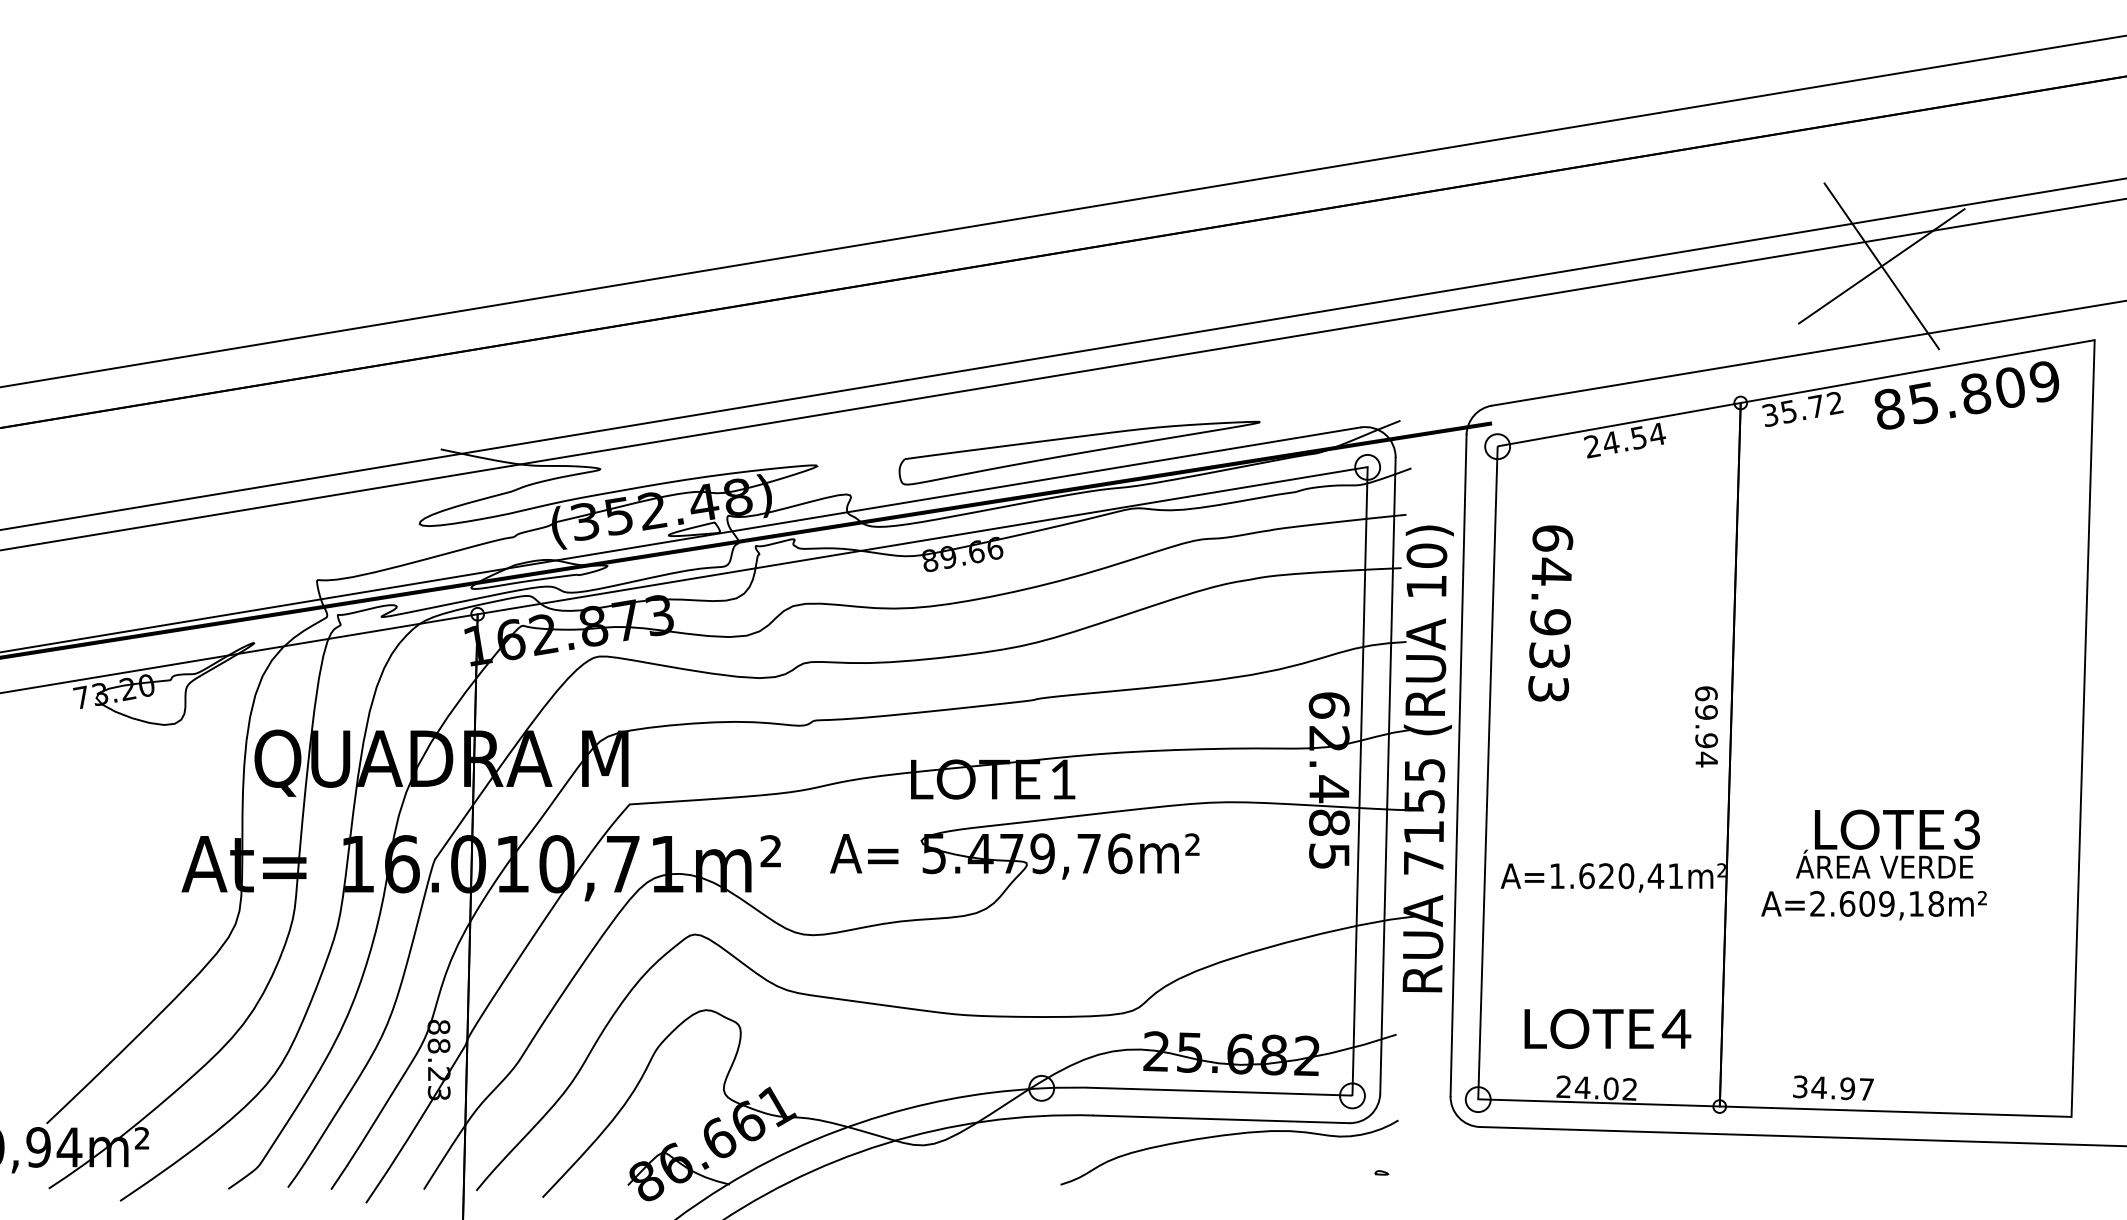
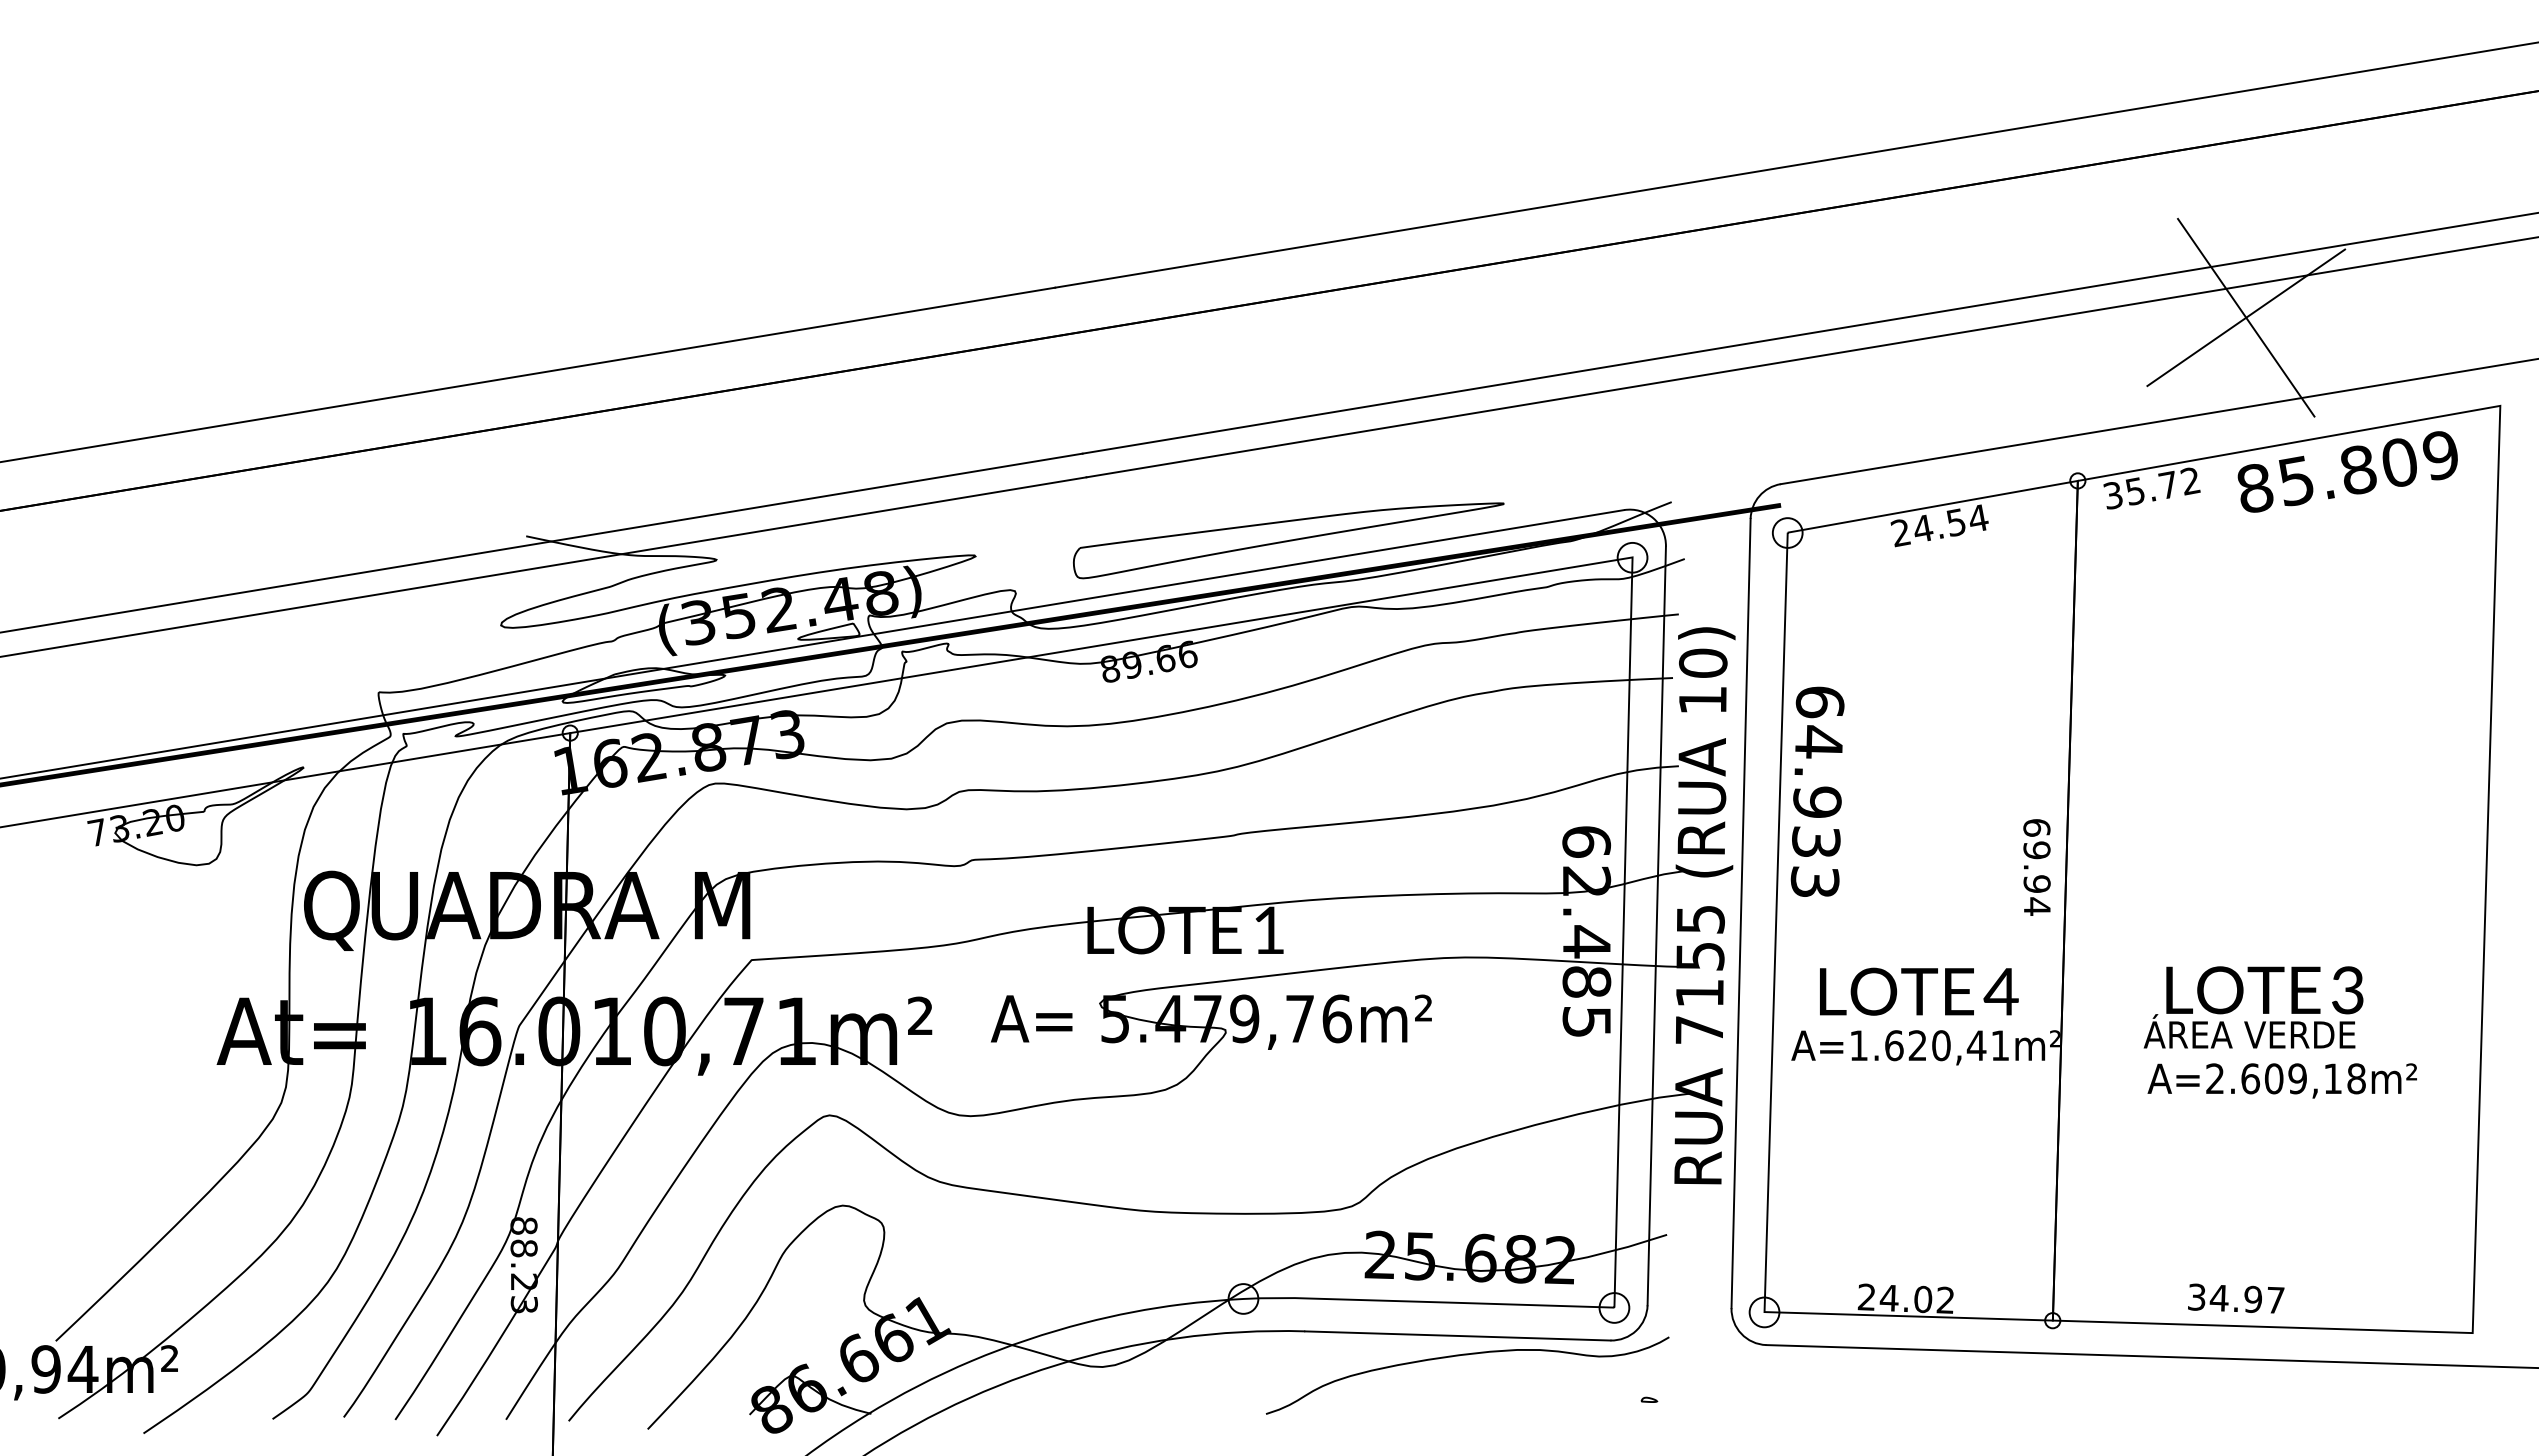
text: (1550, 613) -> (1817, 791), moved
text: (1873, 905) -> (2281, 1080), moved
text: (1607, 1028) -> (1918, 991), moved
text: (1833, 1087) -> (2236, 1297), moved

